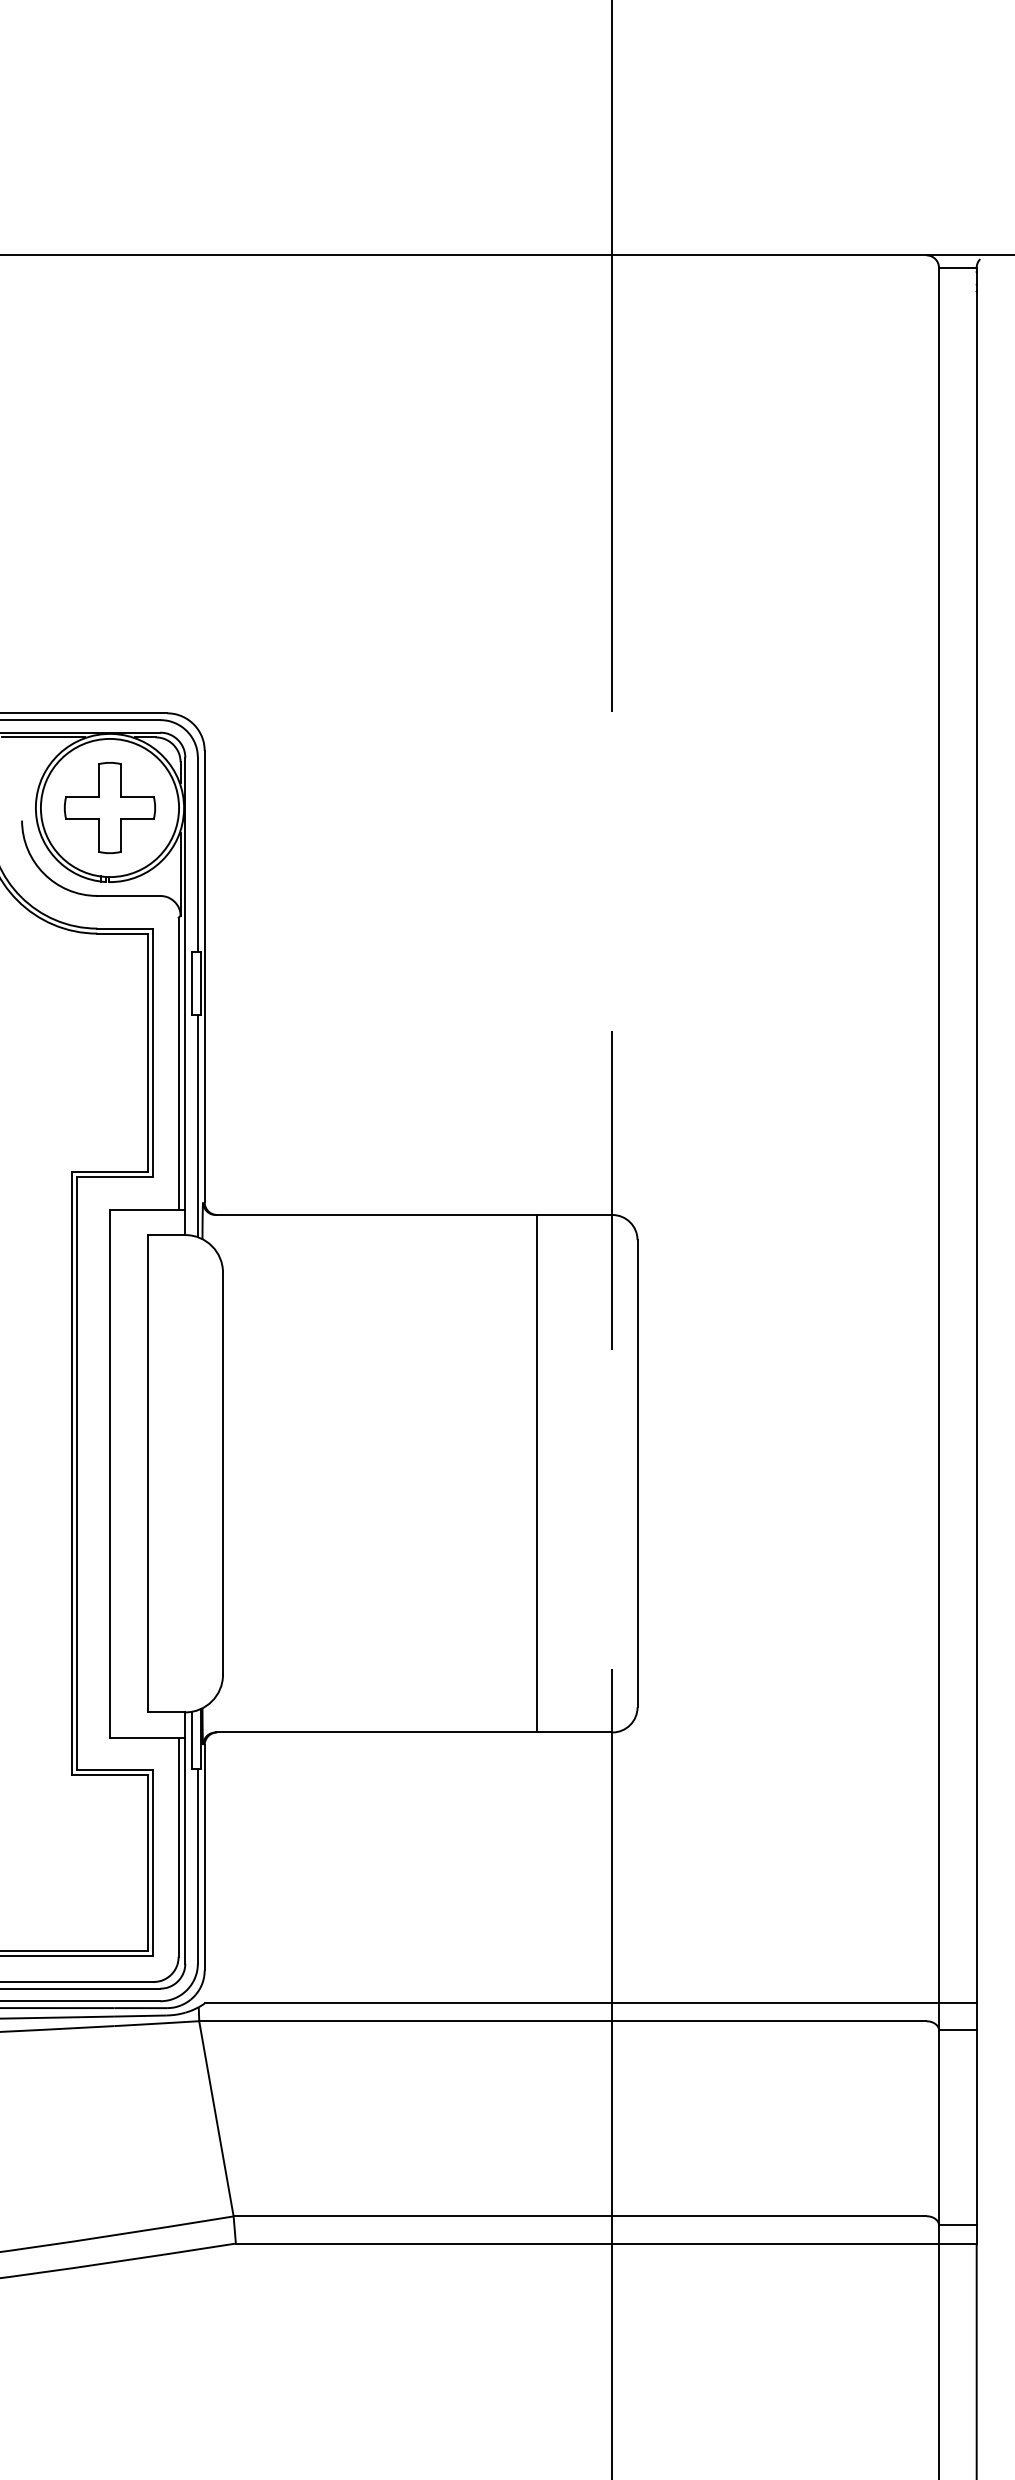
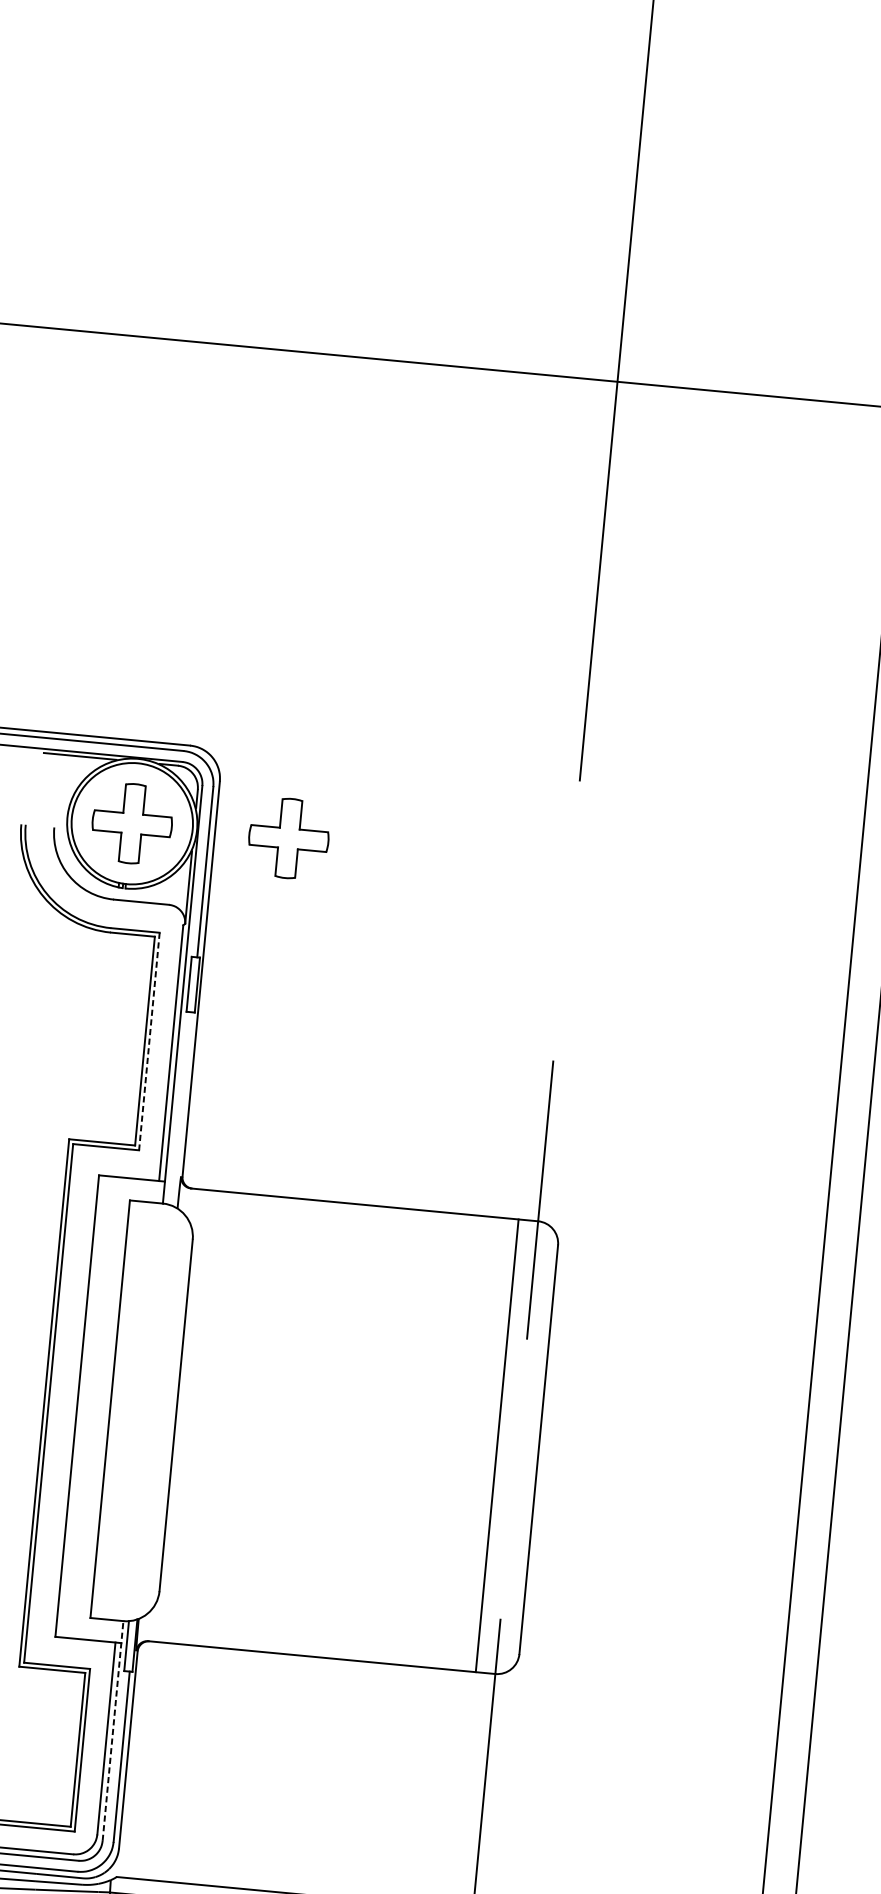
part: (288, 808) -> (288, 838), added
line: (152, 1053) -> (149, 1042), solid -> dashed
line: (197, 1126) -> (182, 1109), removed
line: (537, 1473) -> (497, 1445), moved
line: (185, 1838) -> (113, 1731), solid -> dashed

